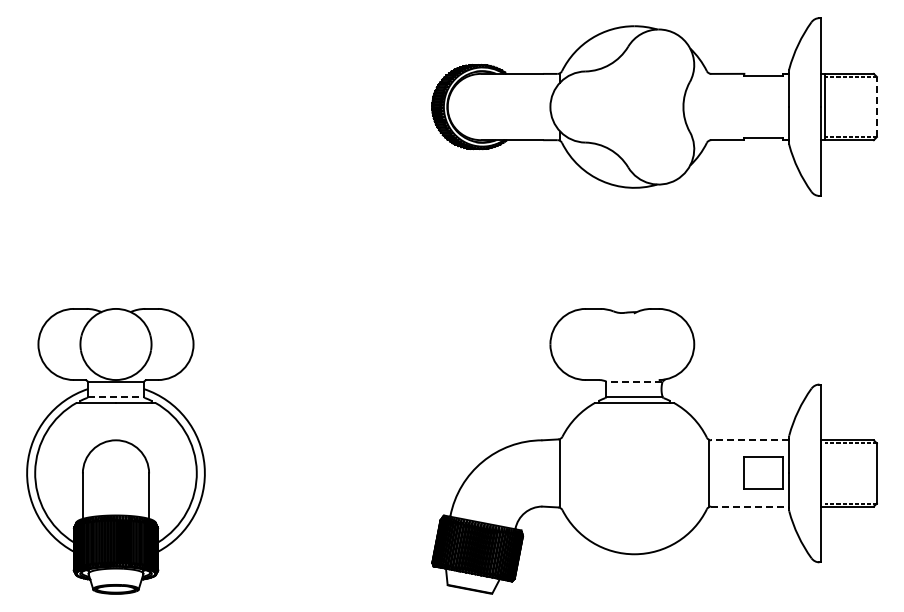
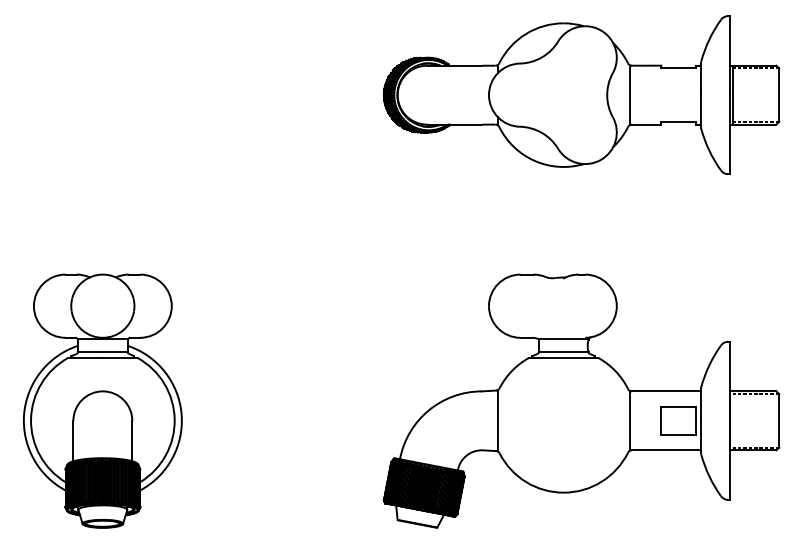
line: (708, 106) -> (629, 94), added
line: (876, 106) -> (778, 94), dashed -> solid
line: (633, 381) -> (562, 339), dashed -> solid
line: (116, 396) -> (103, 352), dashed -> solid
line: (750, 440) -> (666, 391), dashed -> solid
line: (750, 506) -> (666, 450), dashed -> solid

